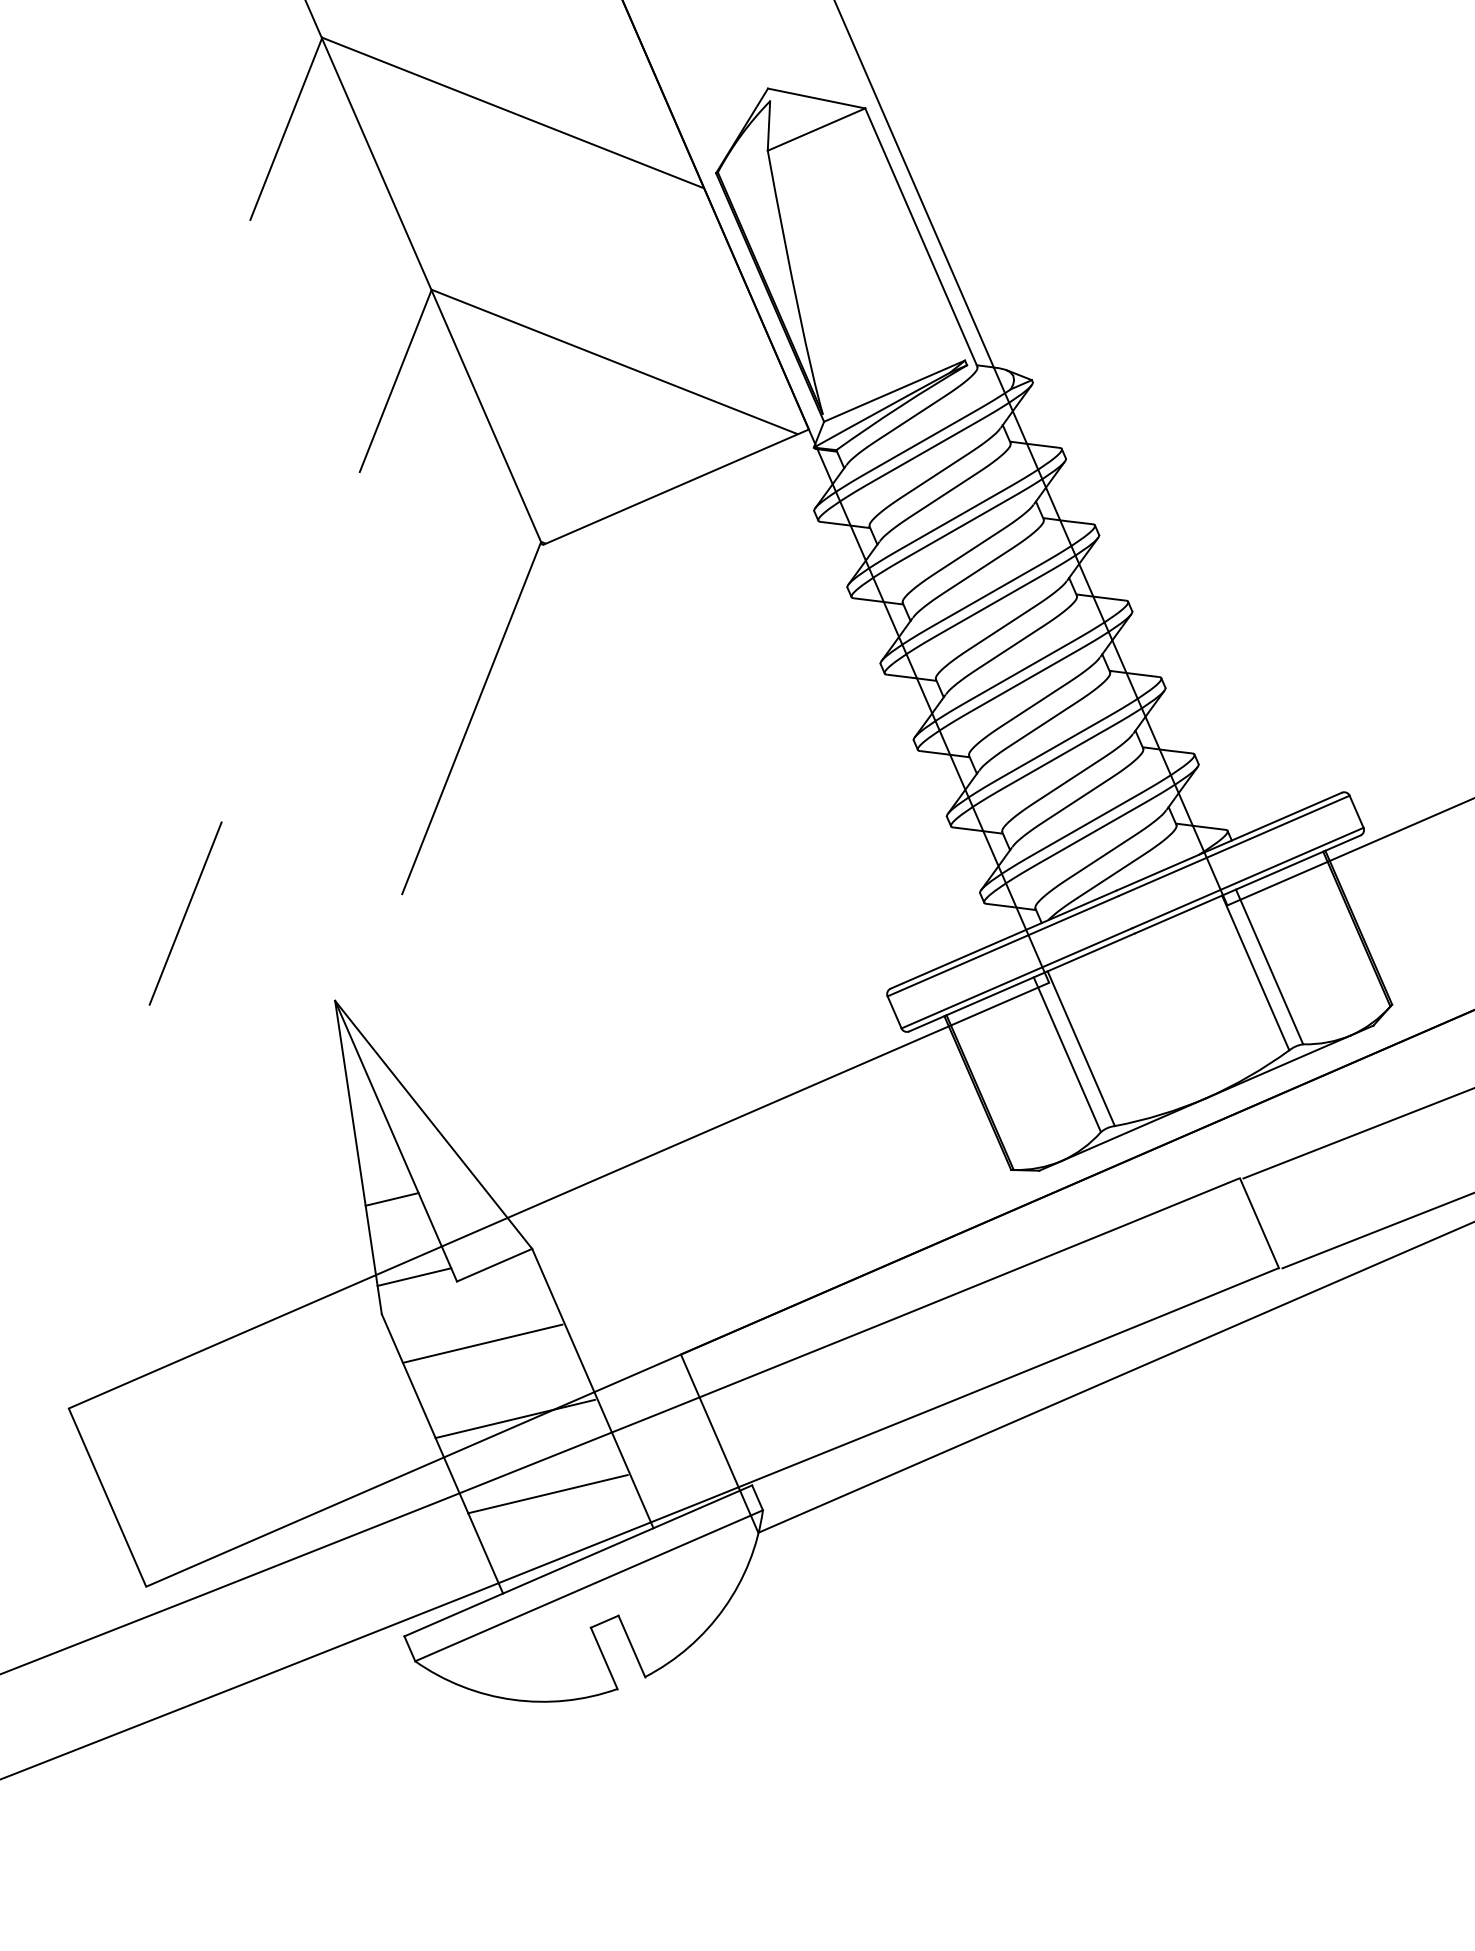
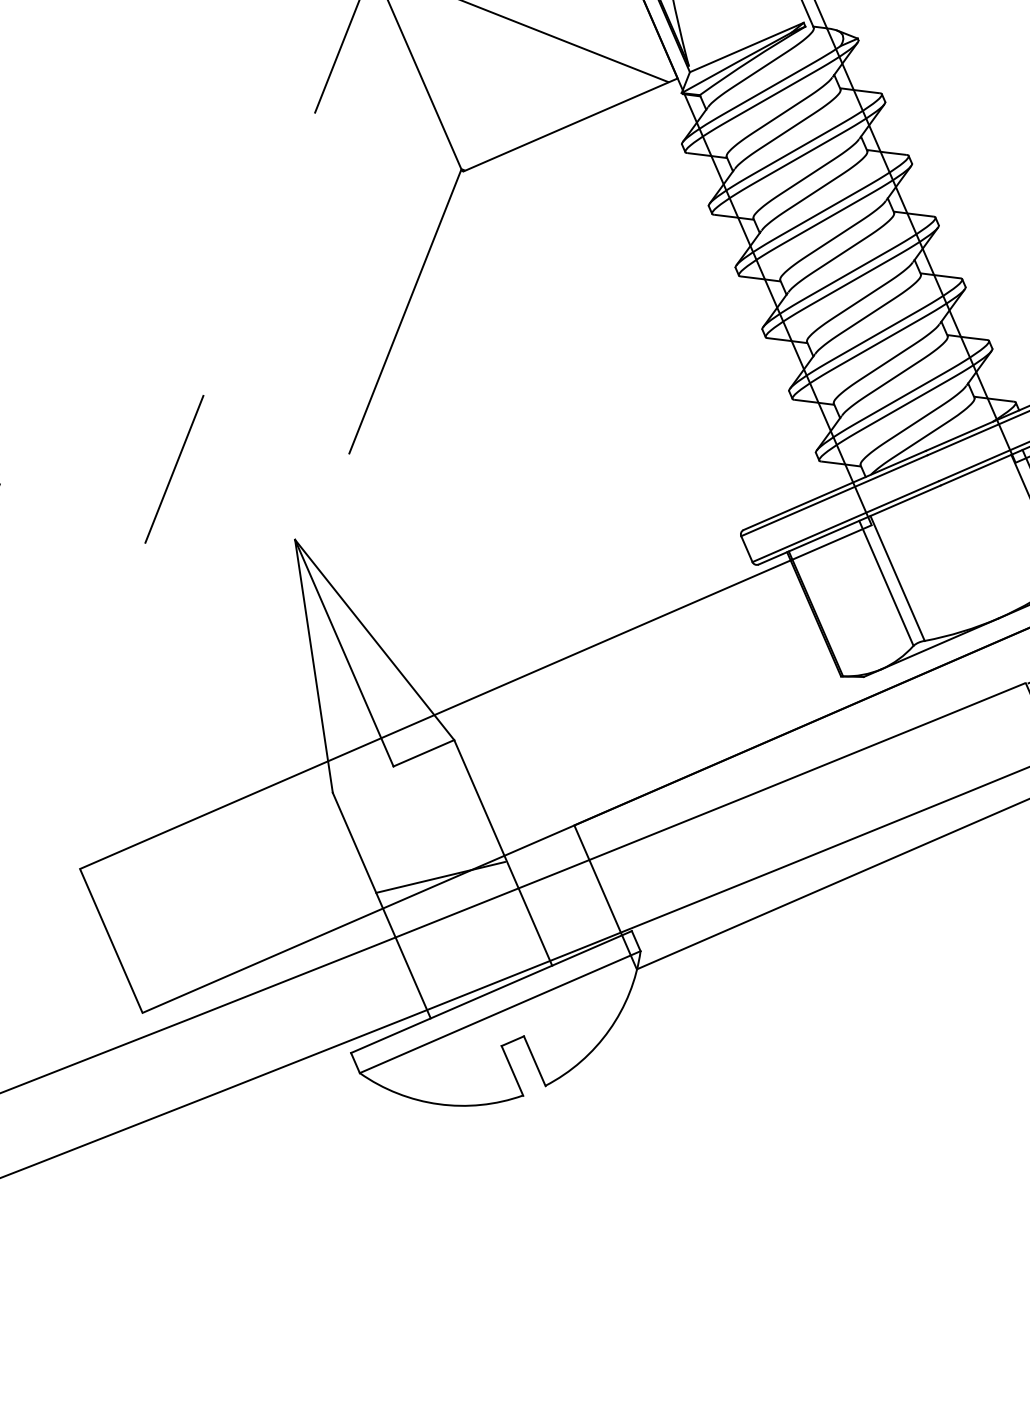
line: (391, 1199) -> (340, 700), removed
line: (414, 1276) -> (359, 762), removed
line: (482, 1343) -> (414, 816), removed
line: (547, 1494) -> (466, 938), removed

